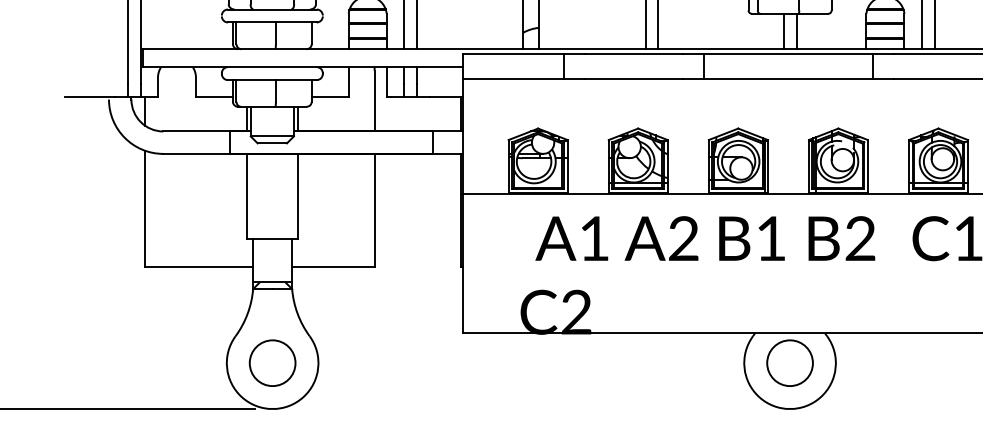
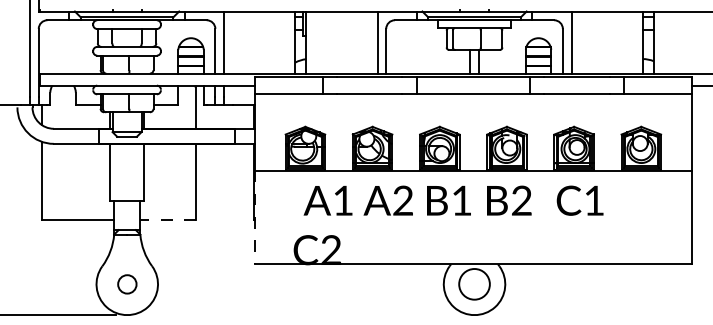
line: (463, 263) -> (255, 217), solid -> dashed
line: (334, 268) -> (168, 220), solid -> dashed
circle: (272, 363) -> (127, 284), size x0.6

